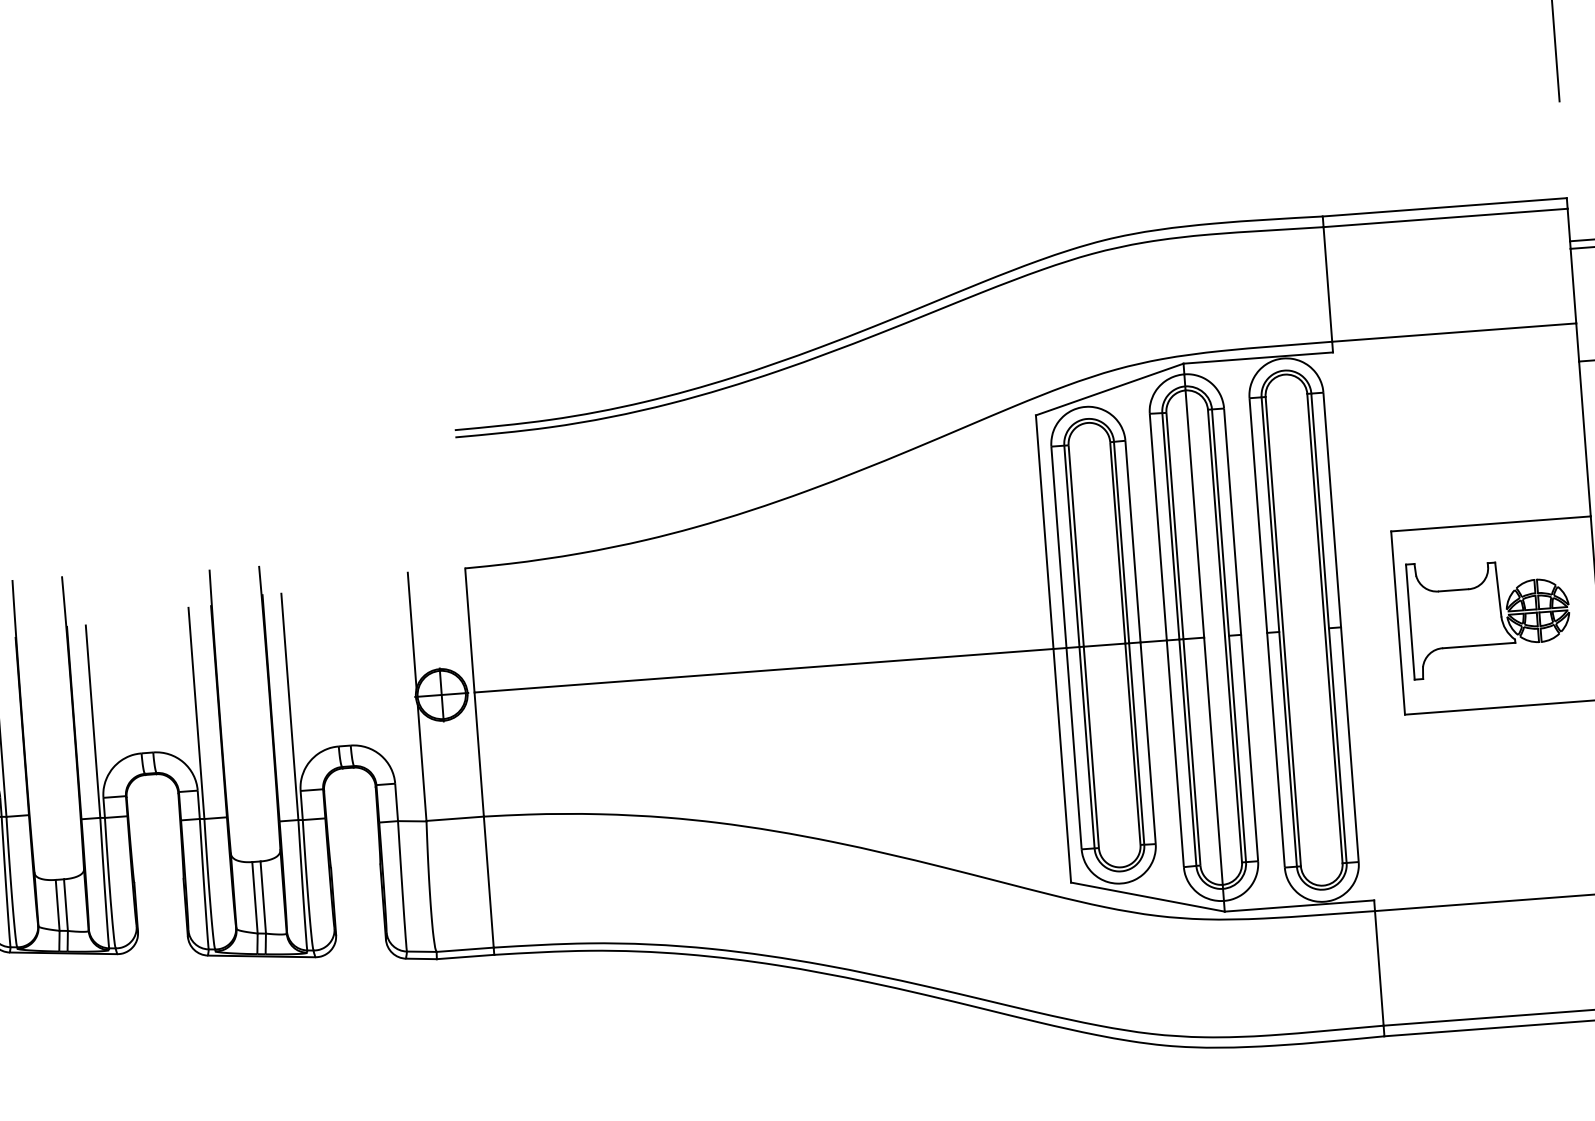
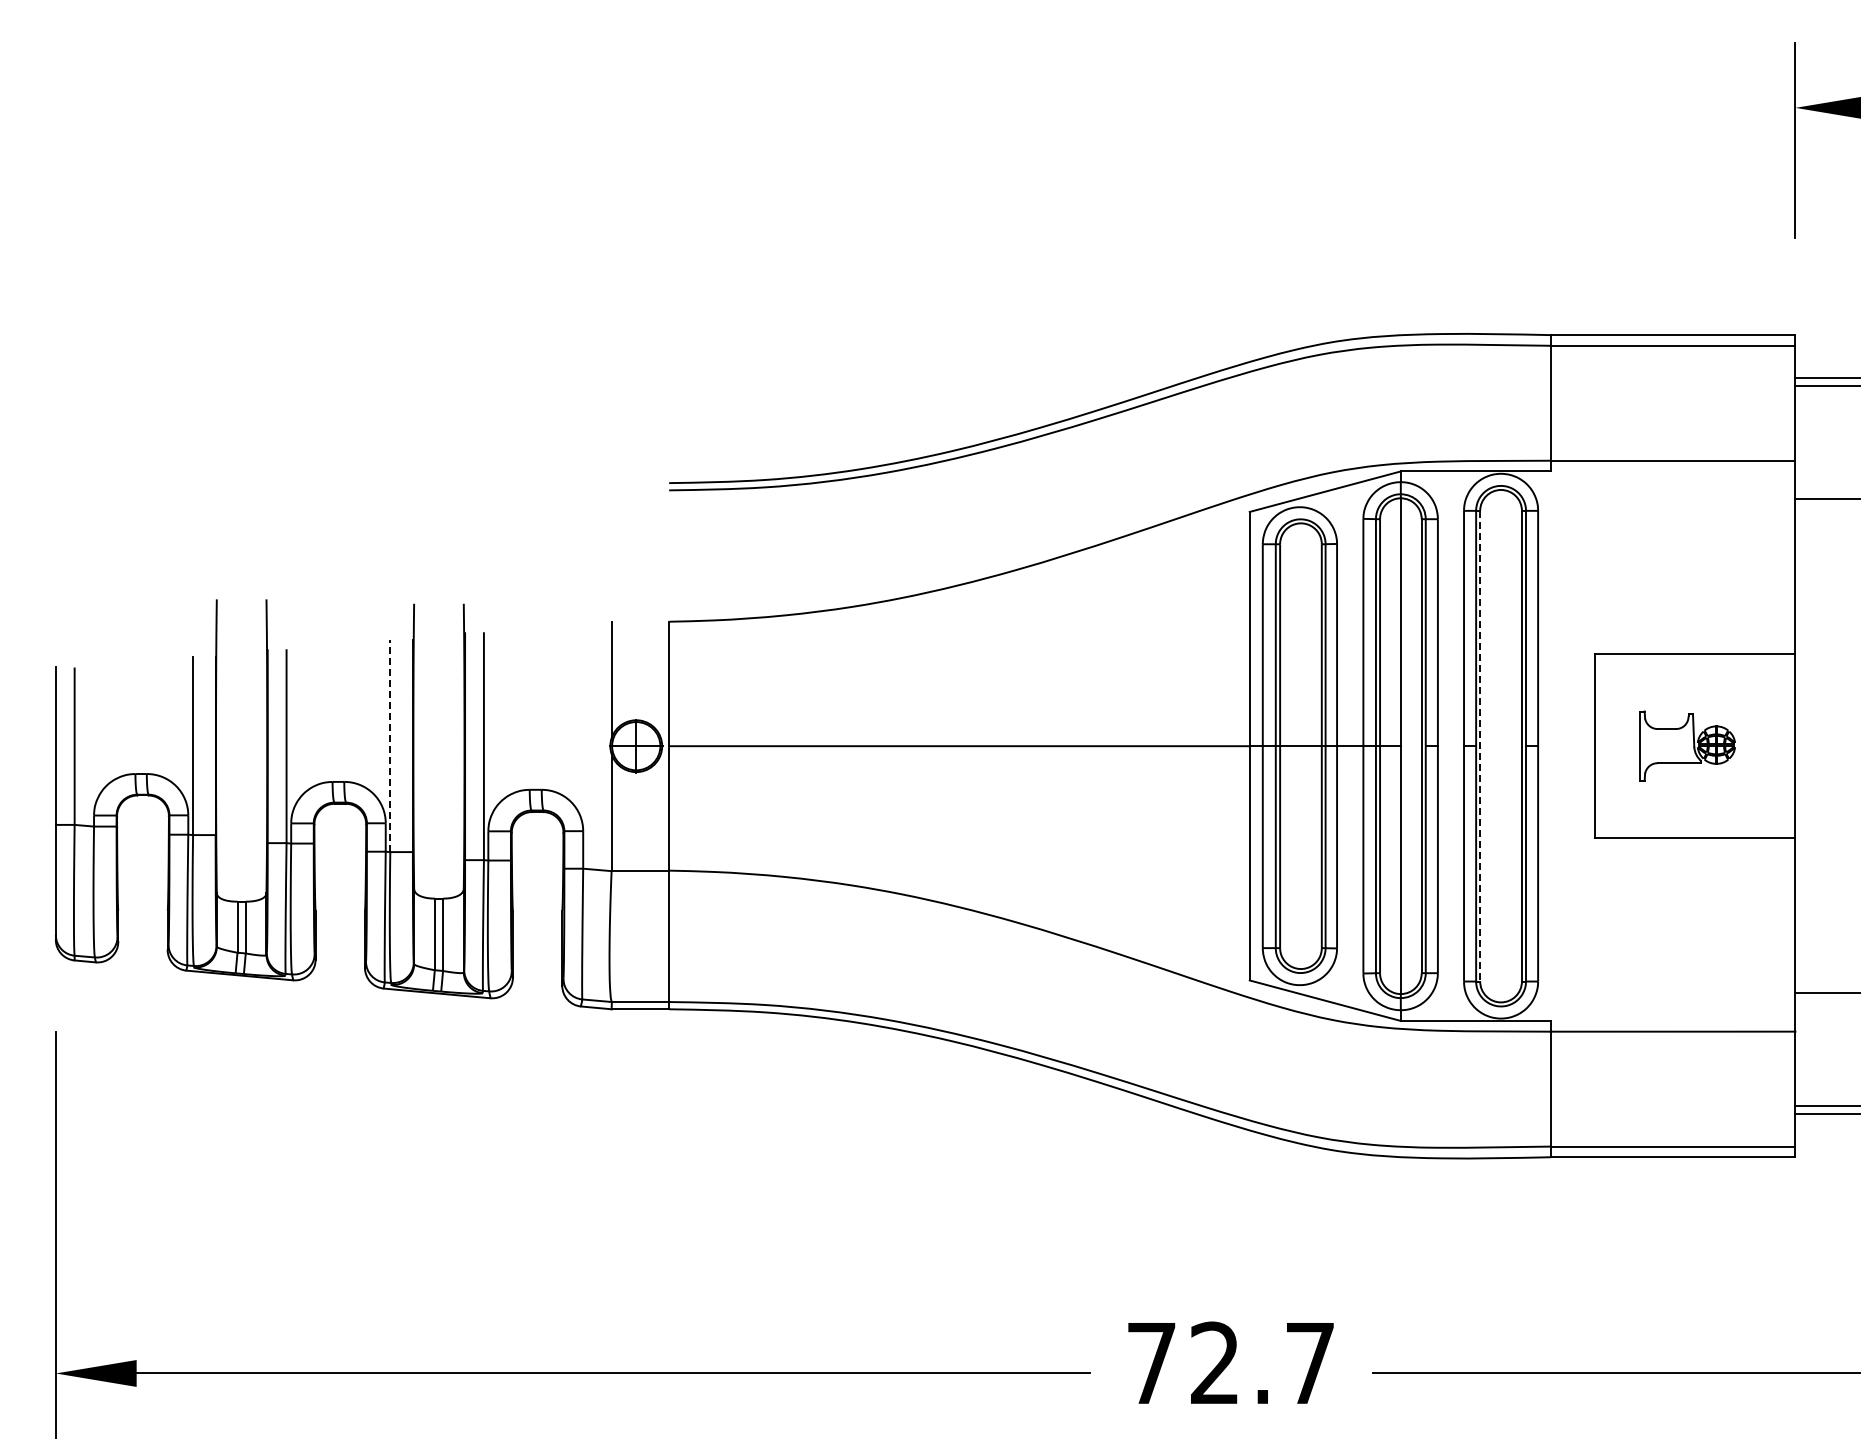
part: (1489, 615) -> (1687, 745), size x0.6
line: (1283, 631) -> (1480, 746), solid -> dashed
line: (196, 713) -> (390, 746), solid -> dashed

